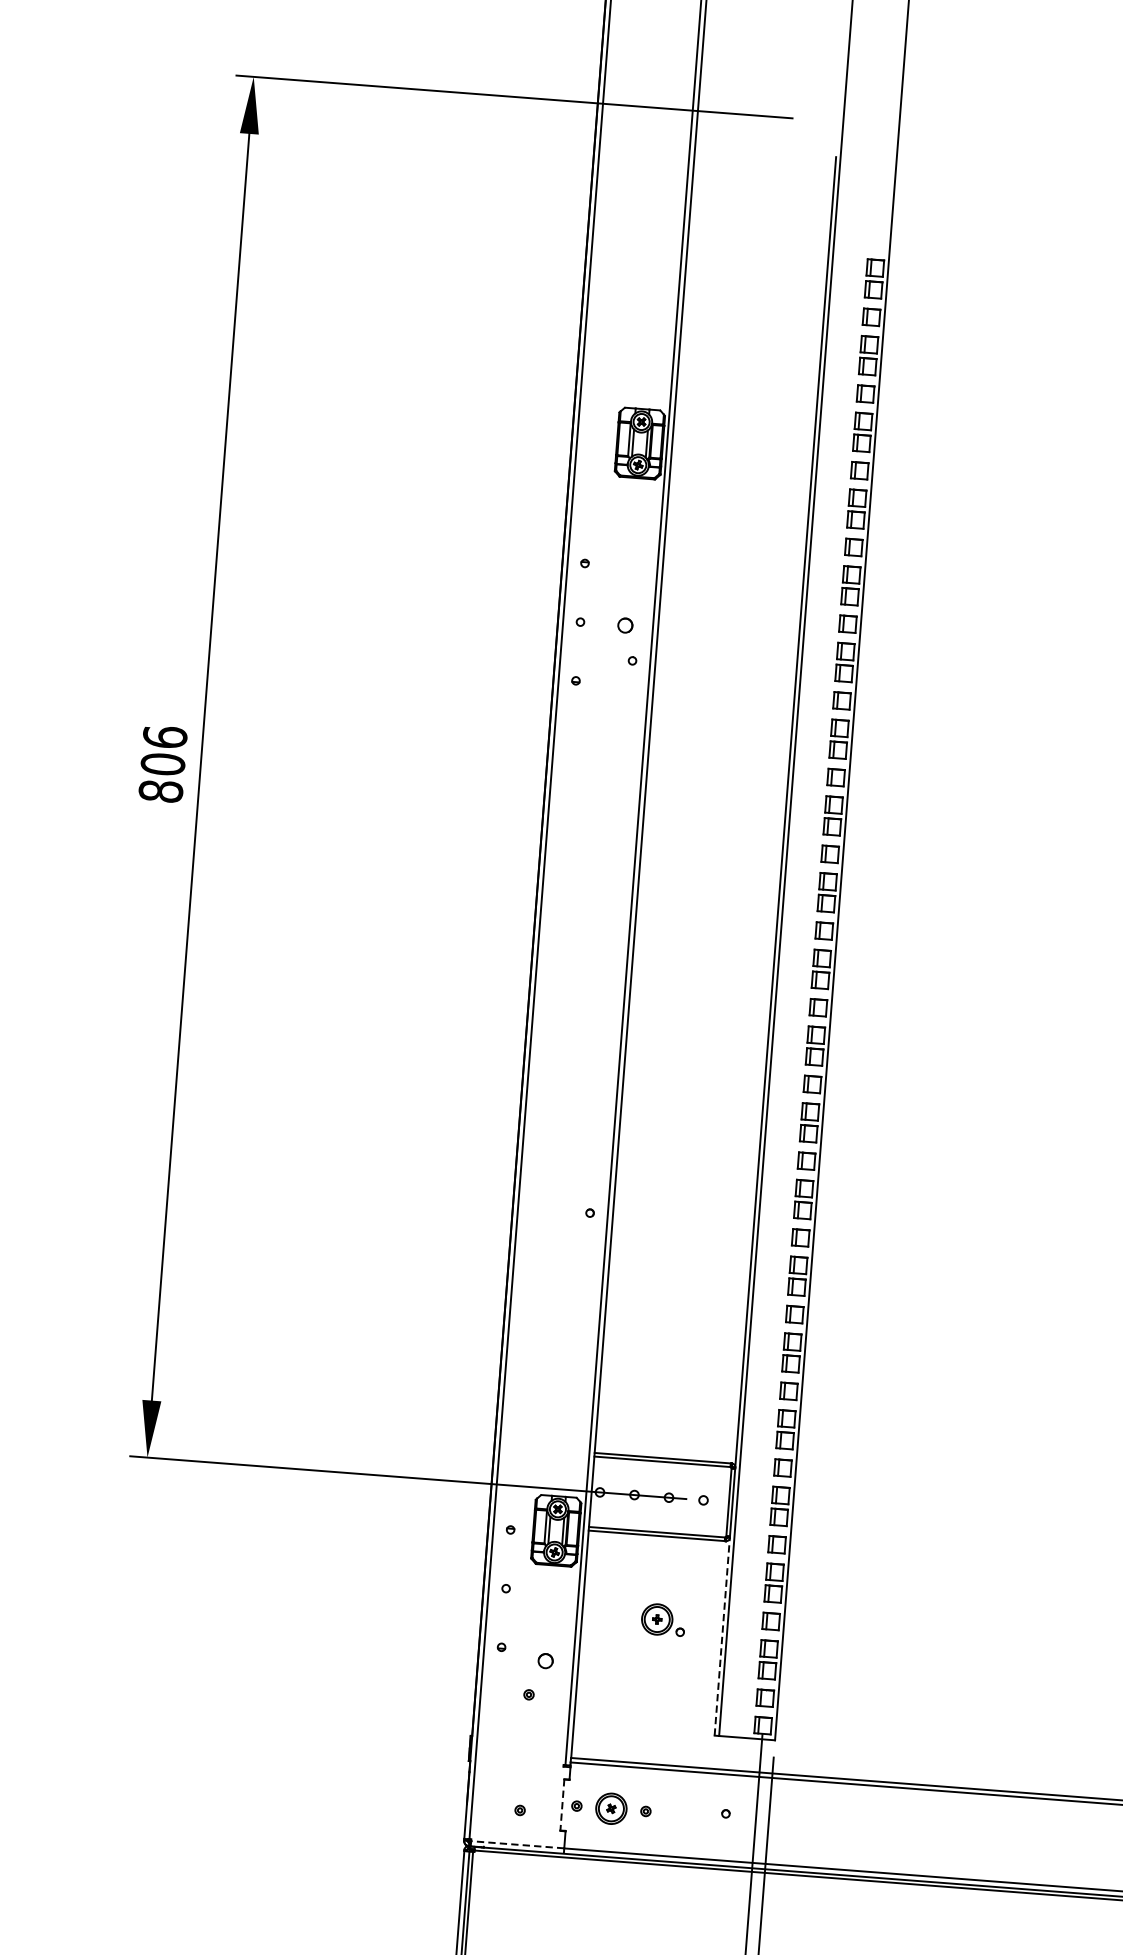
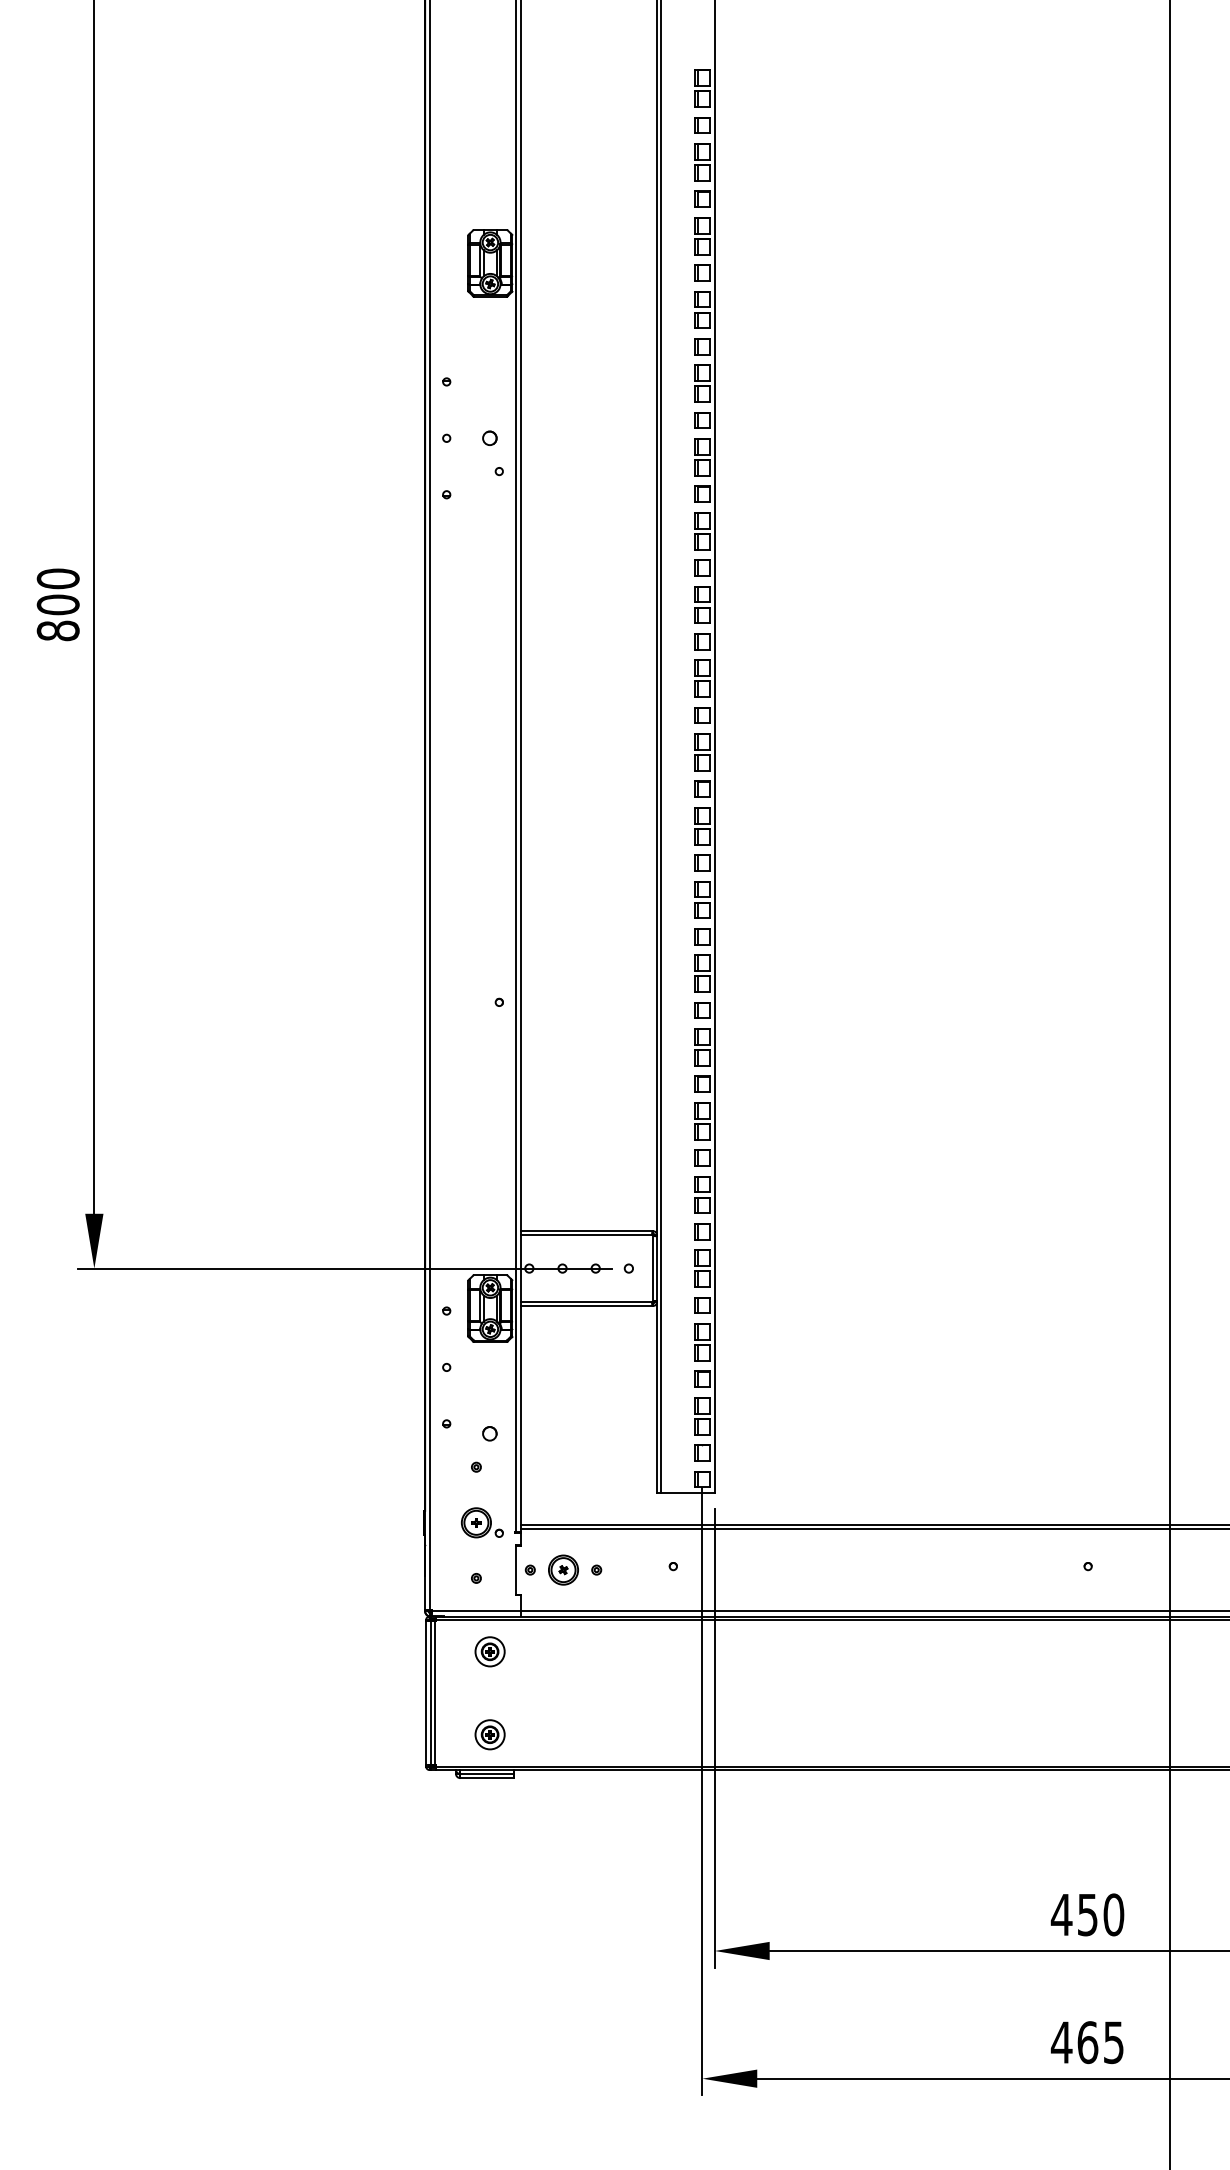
text: (164, 736) -> (57, 578), 806 -> 800
part: (663, 1619) -> (482, 1522), moved
line: (721, 1636) -> (656, 1397), dashed -> solid
line: (562, 1805) -> (516, 1570), dashed -> solid
line: (517, 1844) -> (476, 1611), dashed -> solid
part: (527, 1887) -> (489, 1651), added

